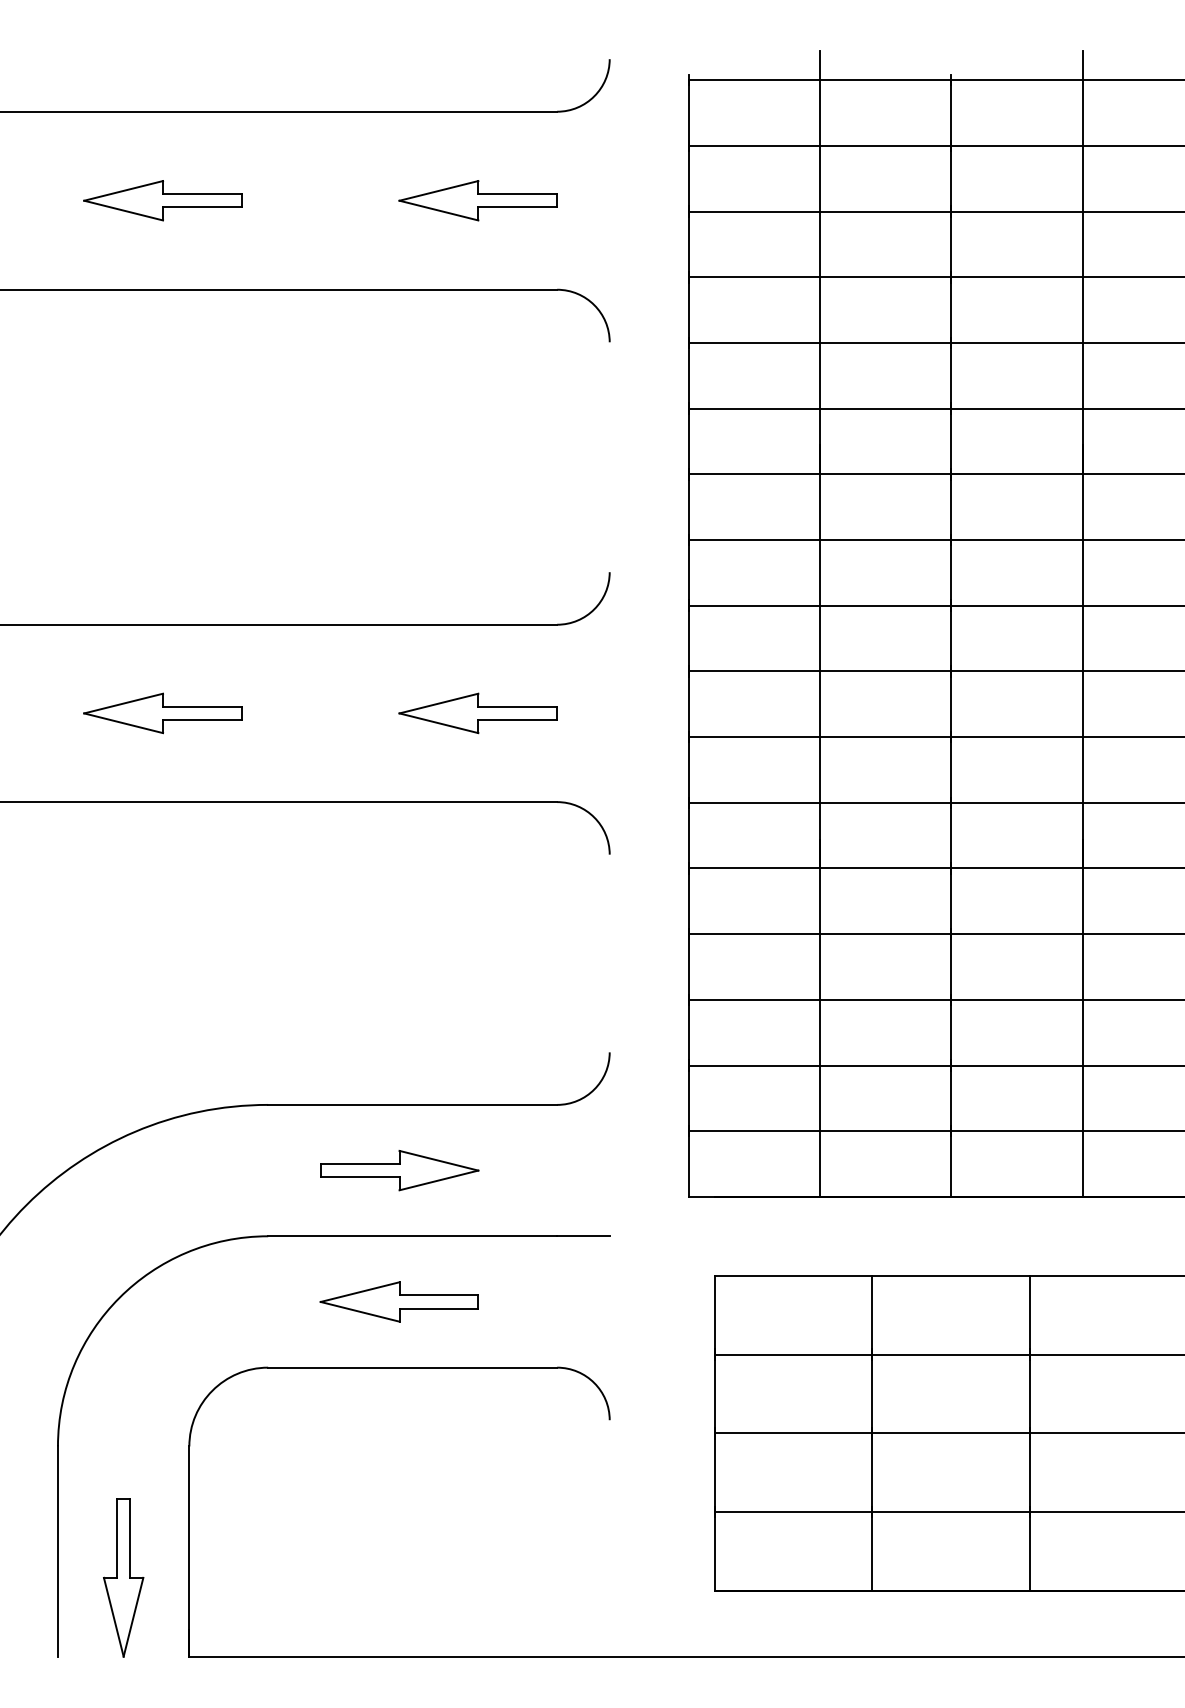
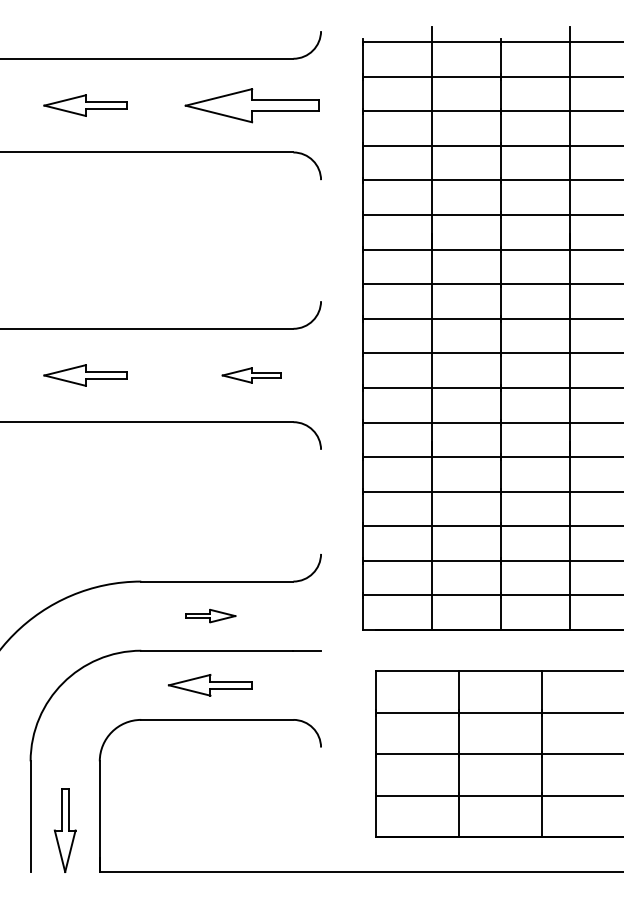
part: (477, 200) -> (251, 105), size x1.6
part: (477, 713) -> (251, 375), size x0.7
part: (399, 1169) -> (210, 615), size x0.6

